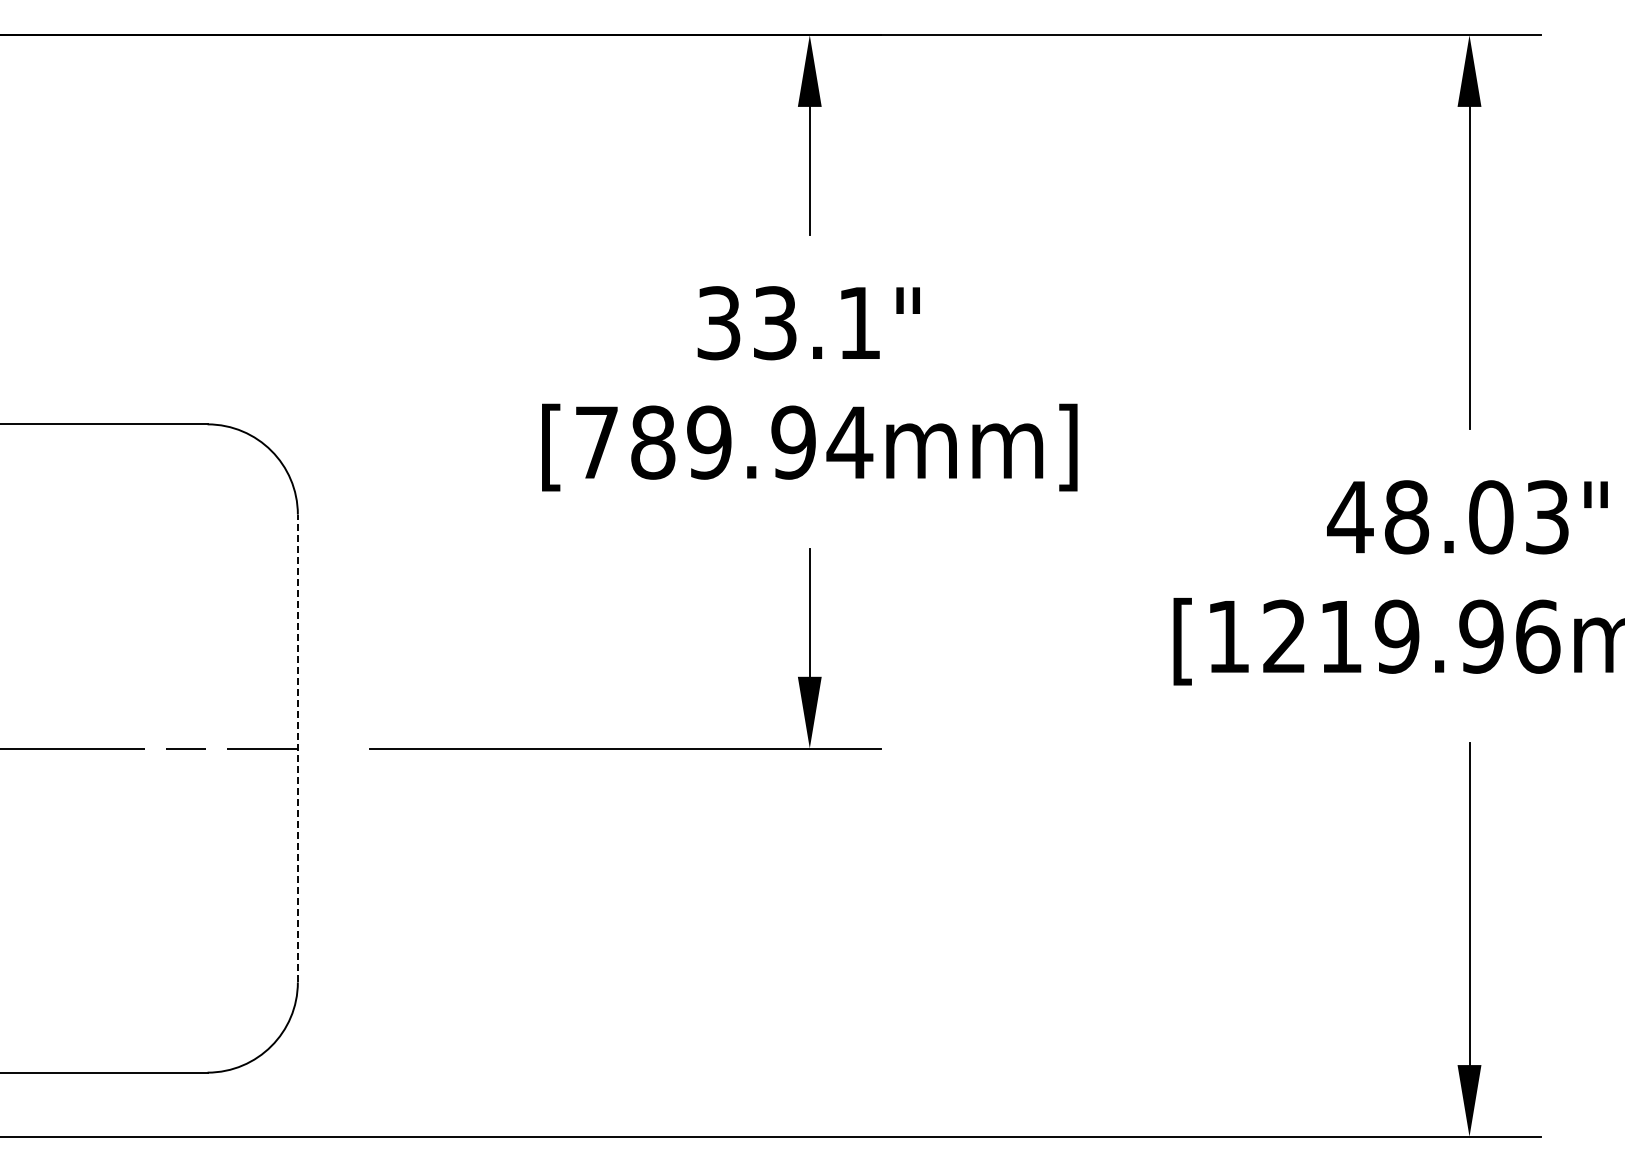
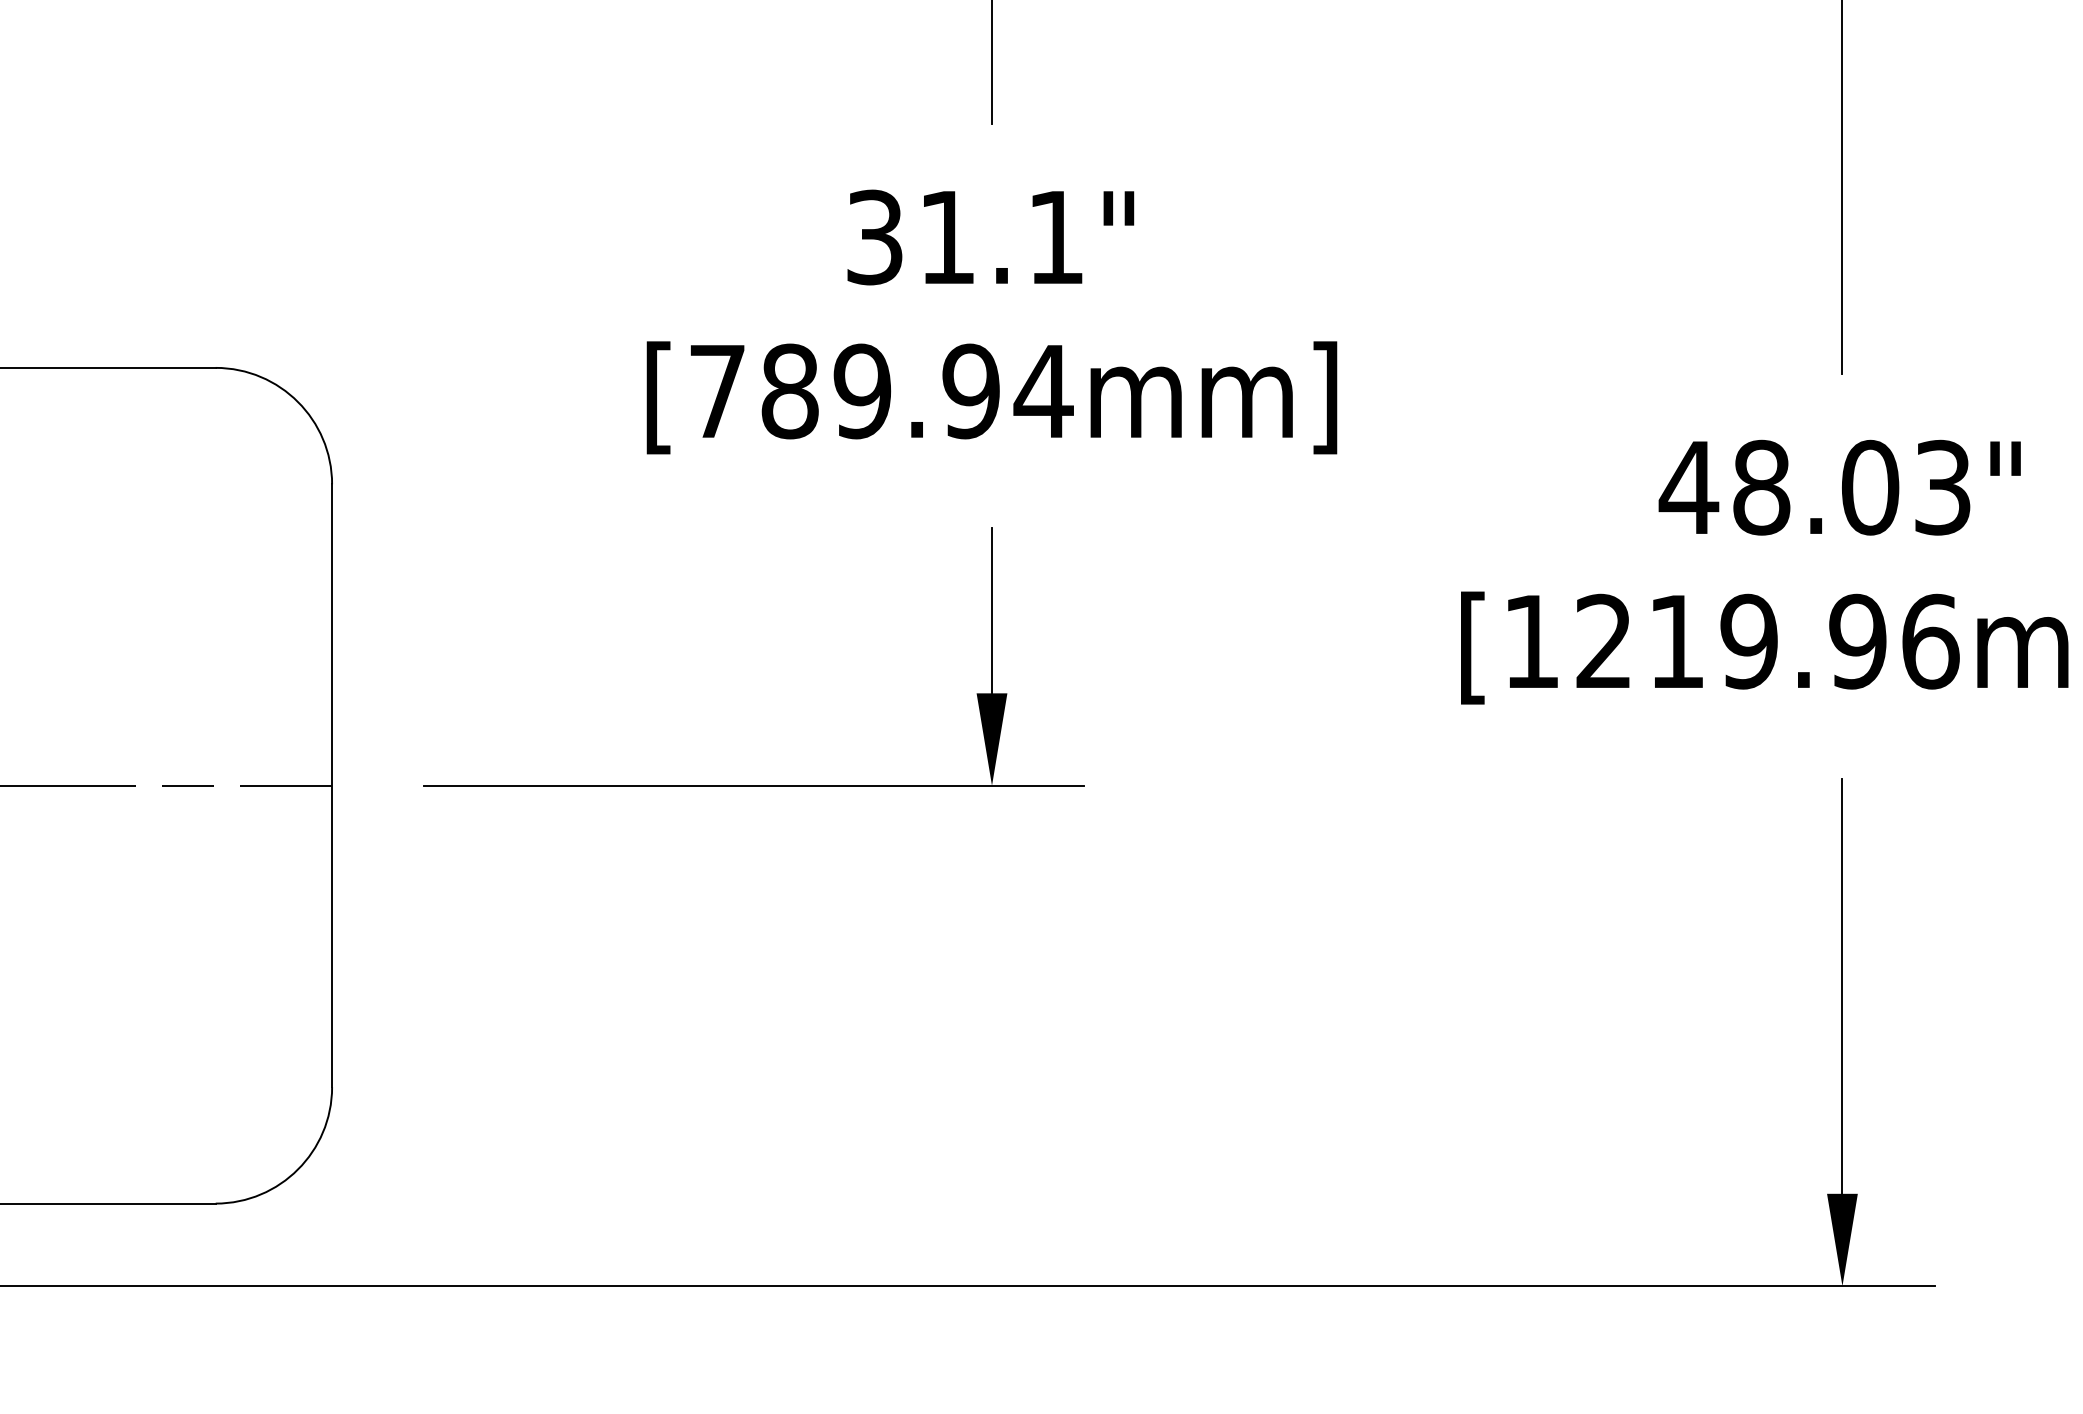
text: (775, 323) -> (947, 237), 33.1" -> 31.1"
line: (297, 748) -> (331, 785), dashed -> solid

